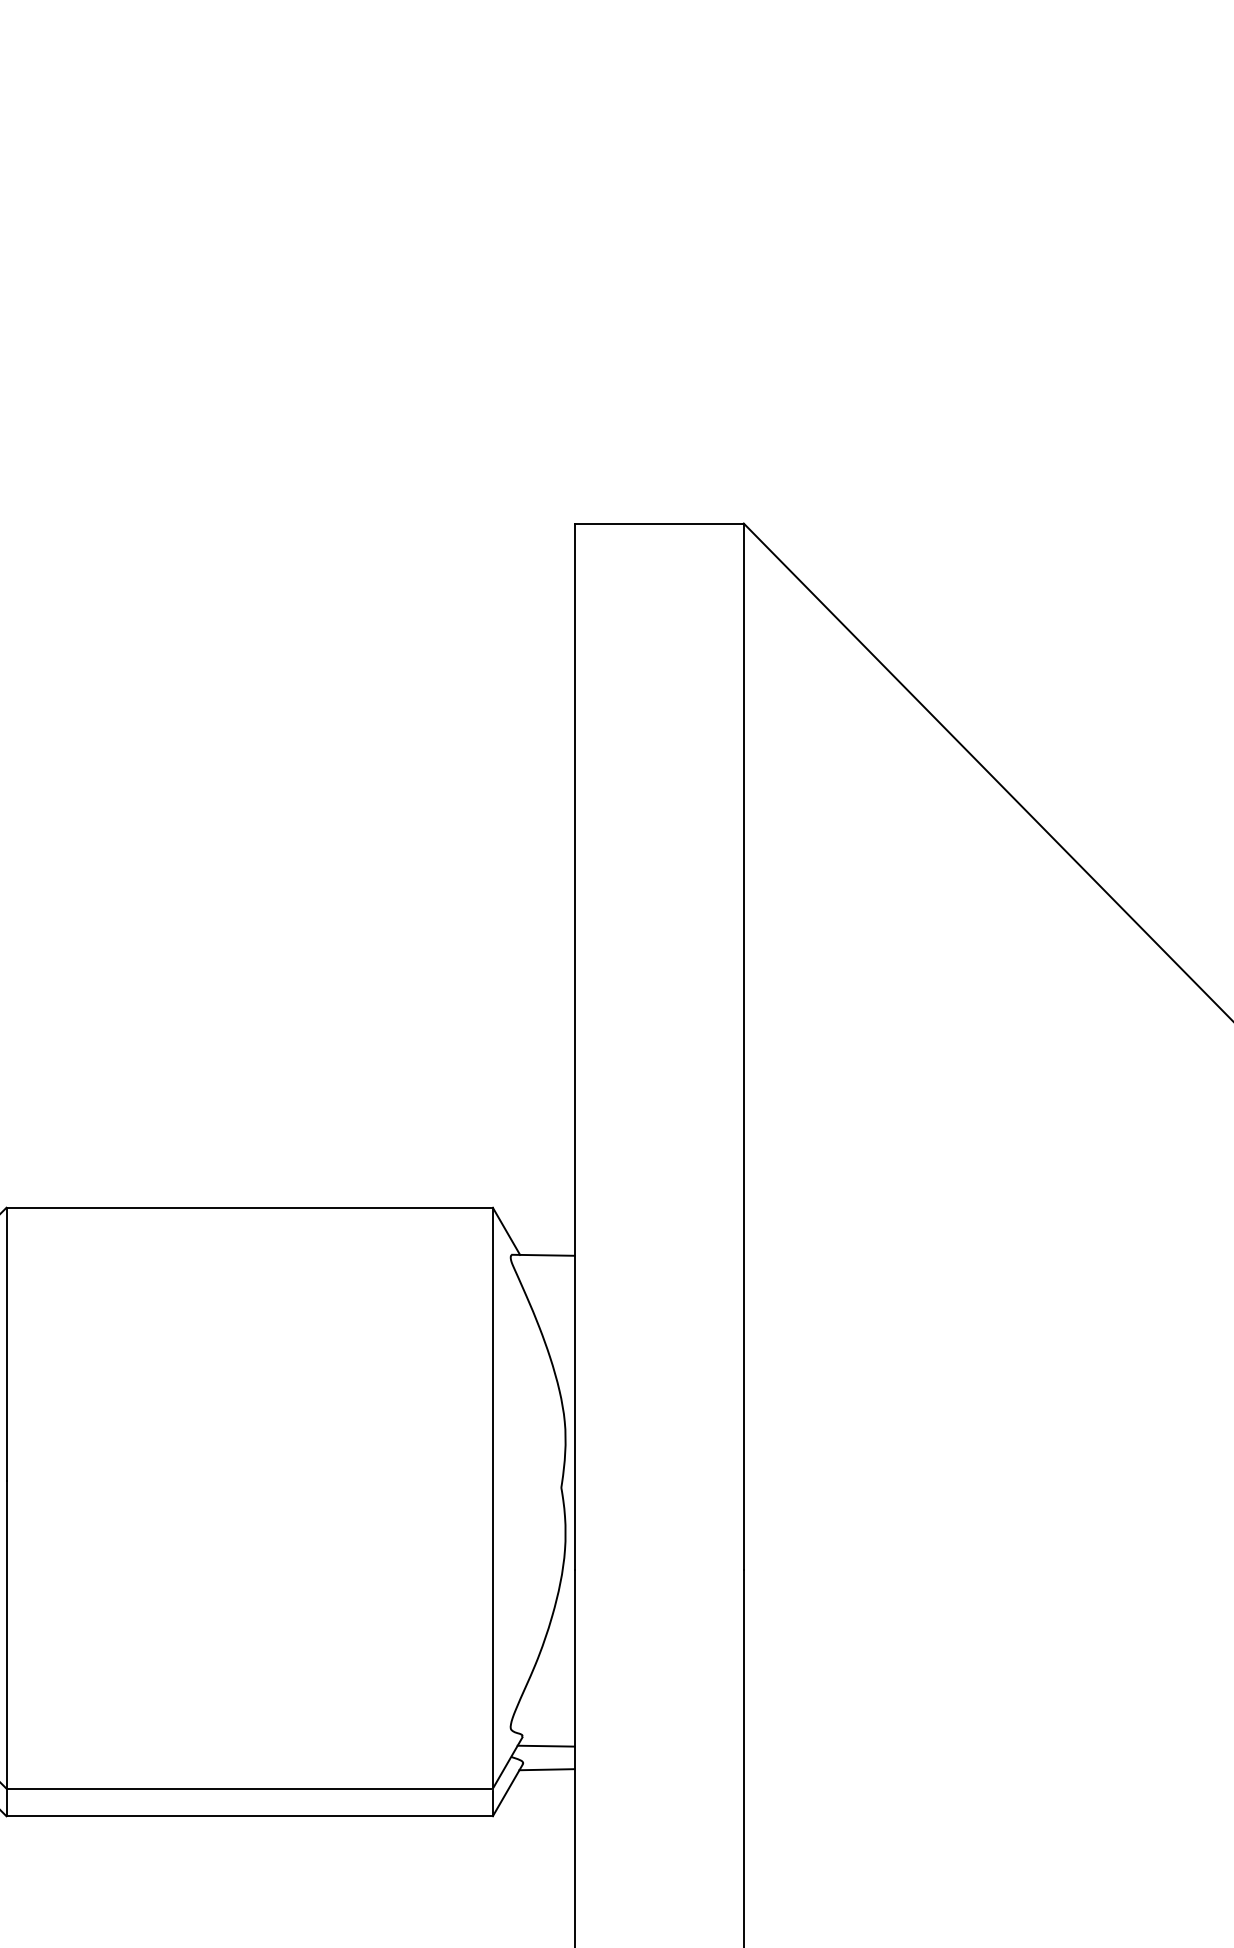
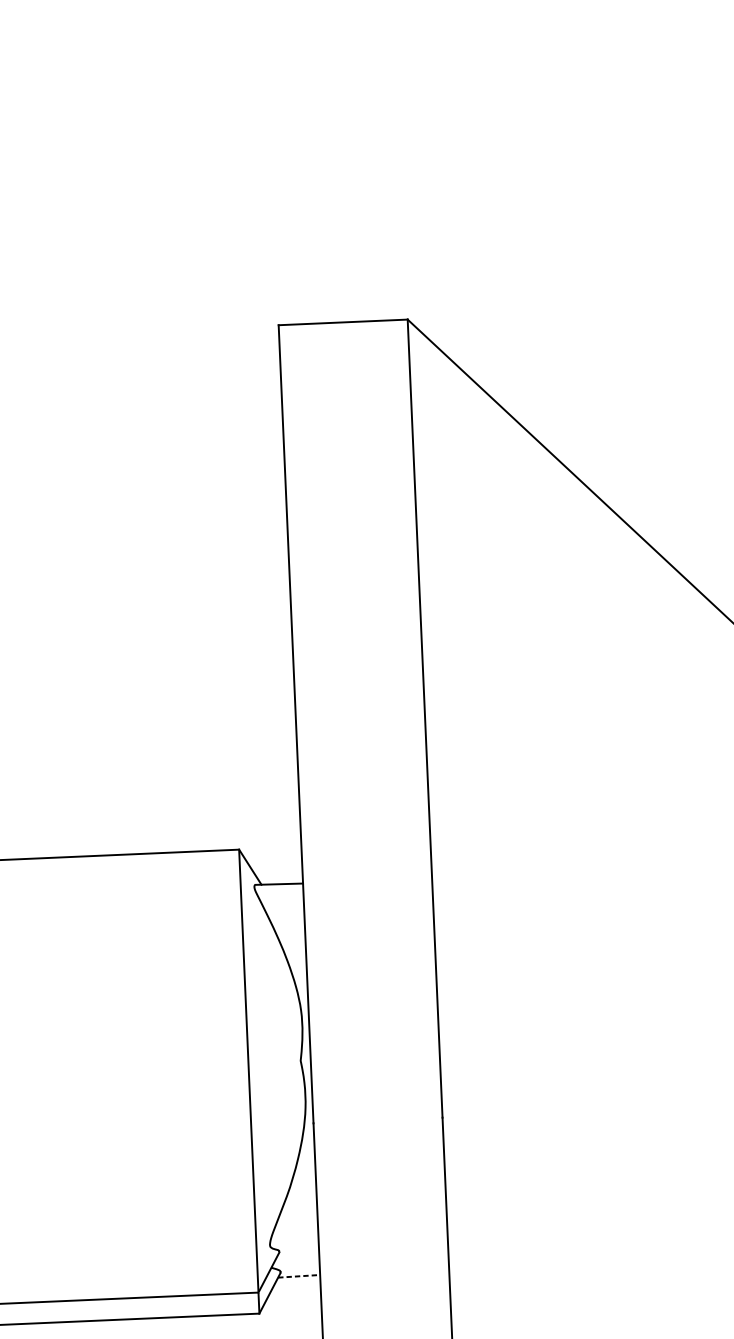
line: (545, 1745) -> (297, 1257), removed
line: (547, 1769) -> (299, 1276), solid -> dashed

